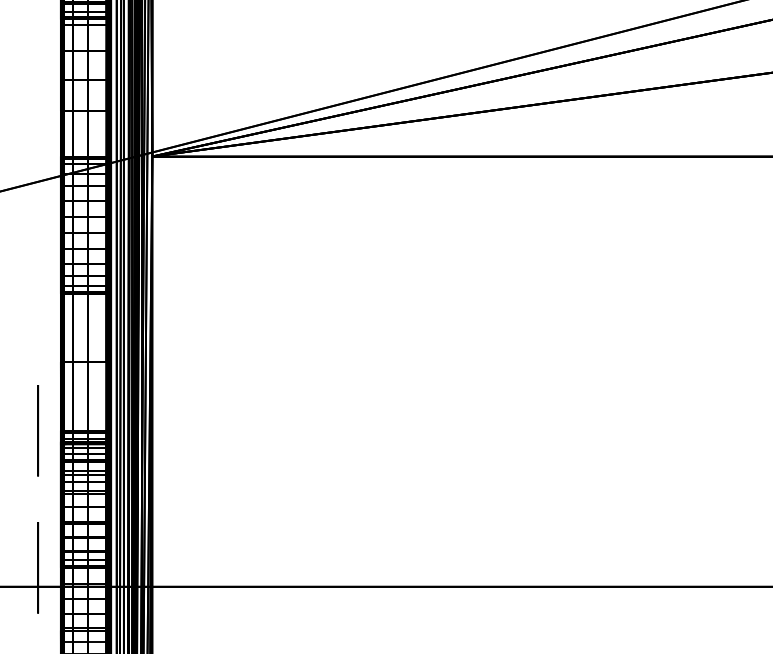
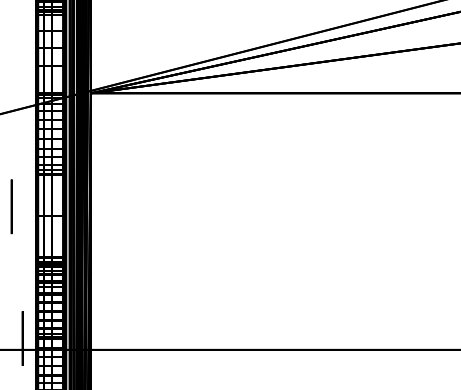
line: (37, 430) -> (11, 206), moved

